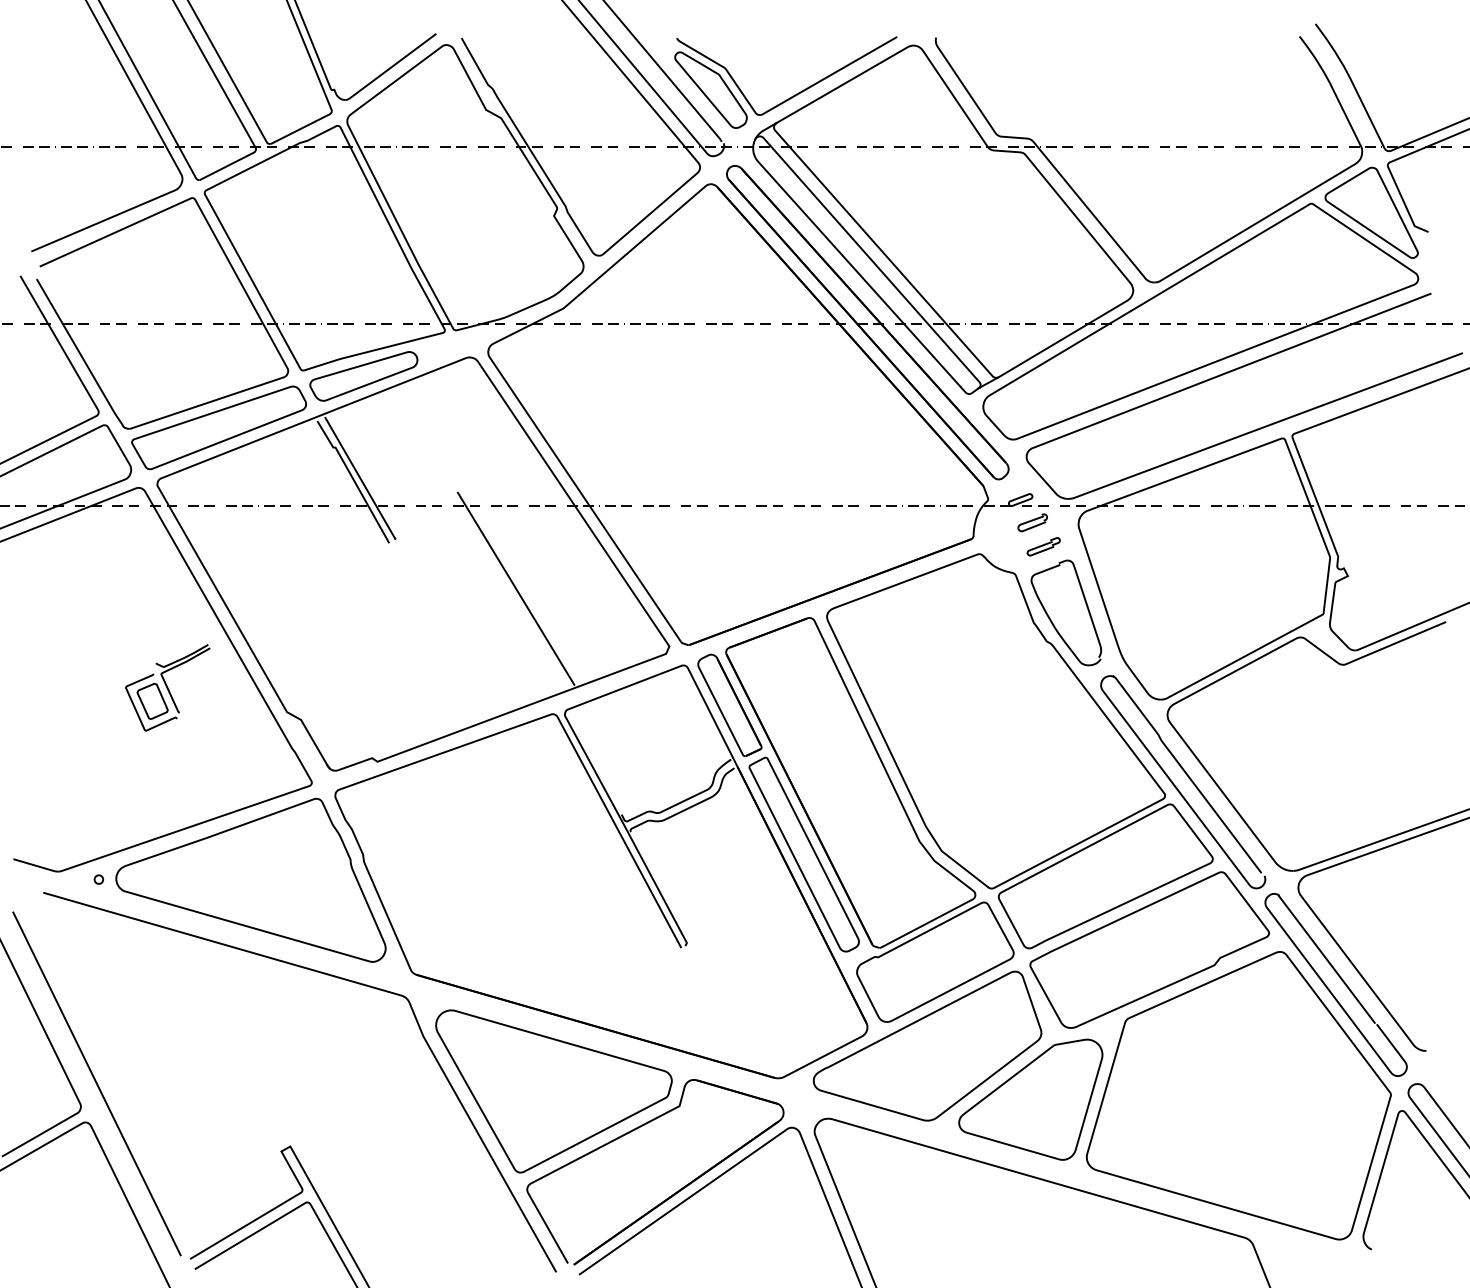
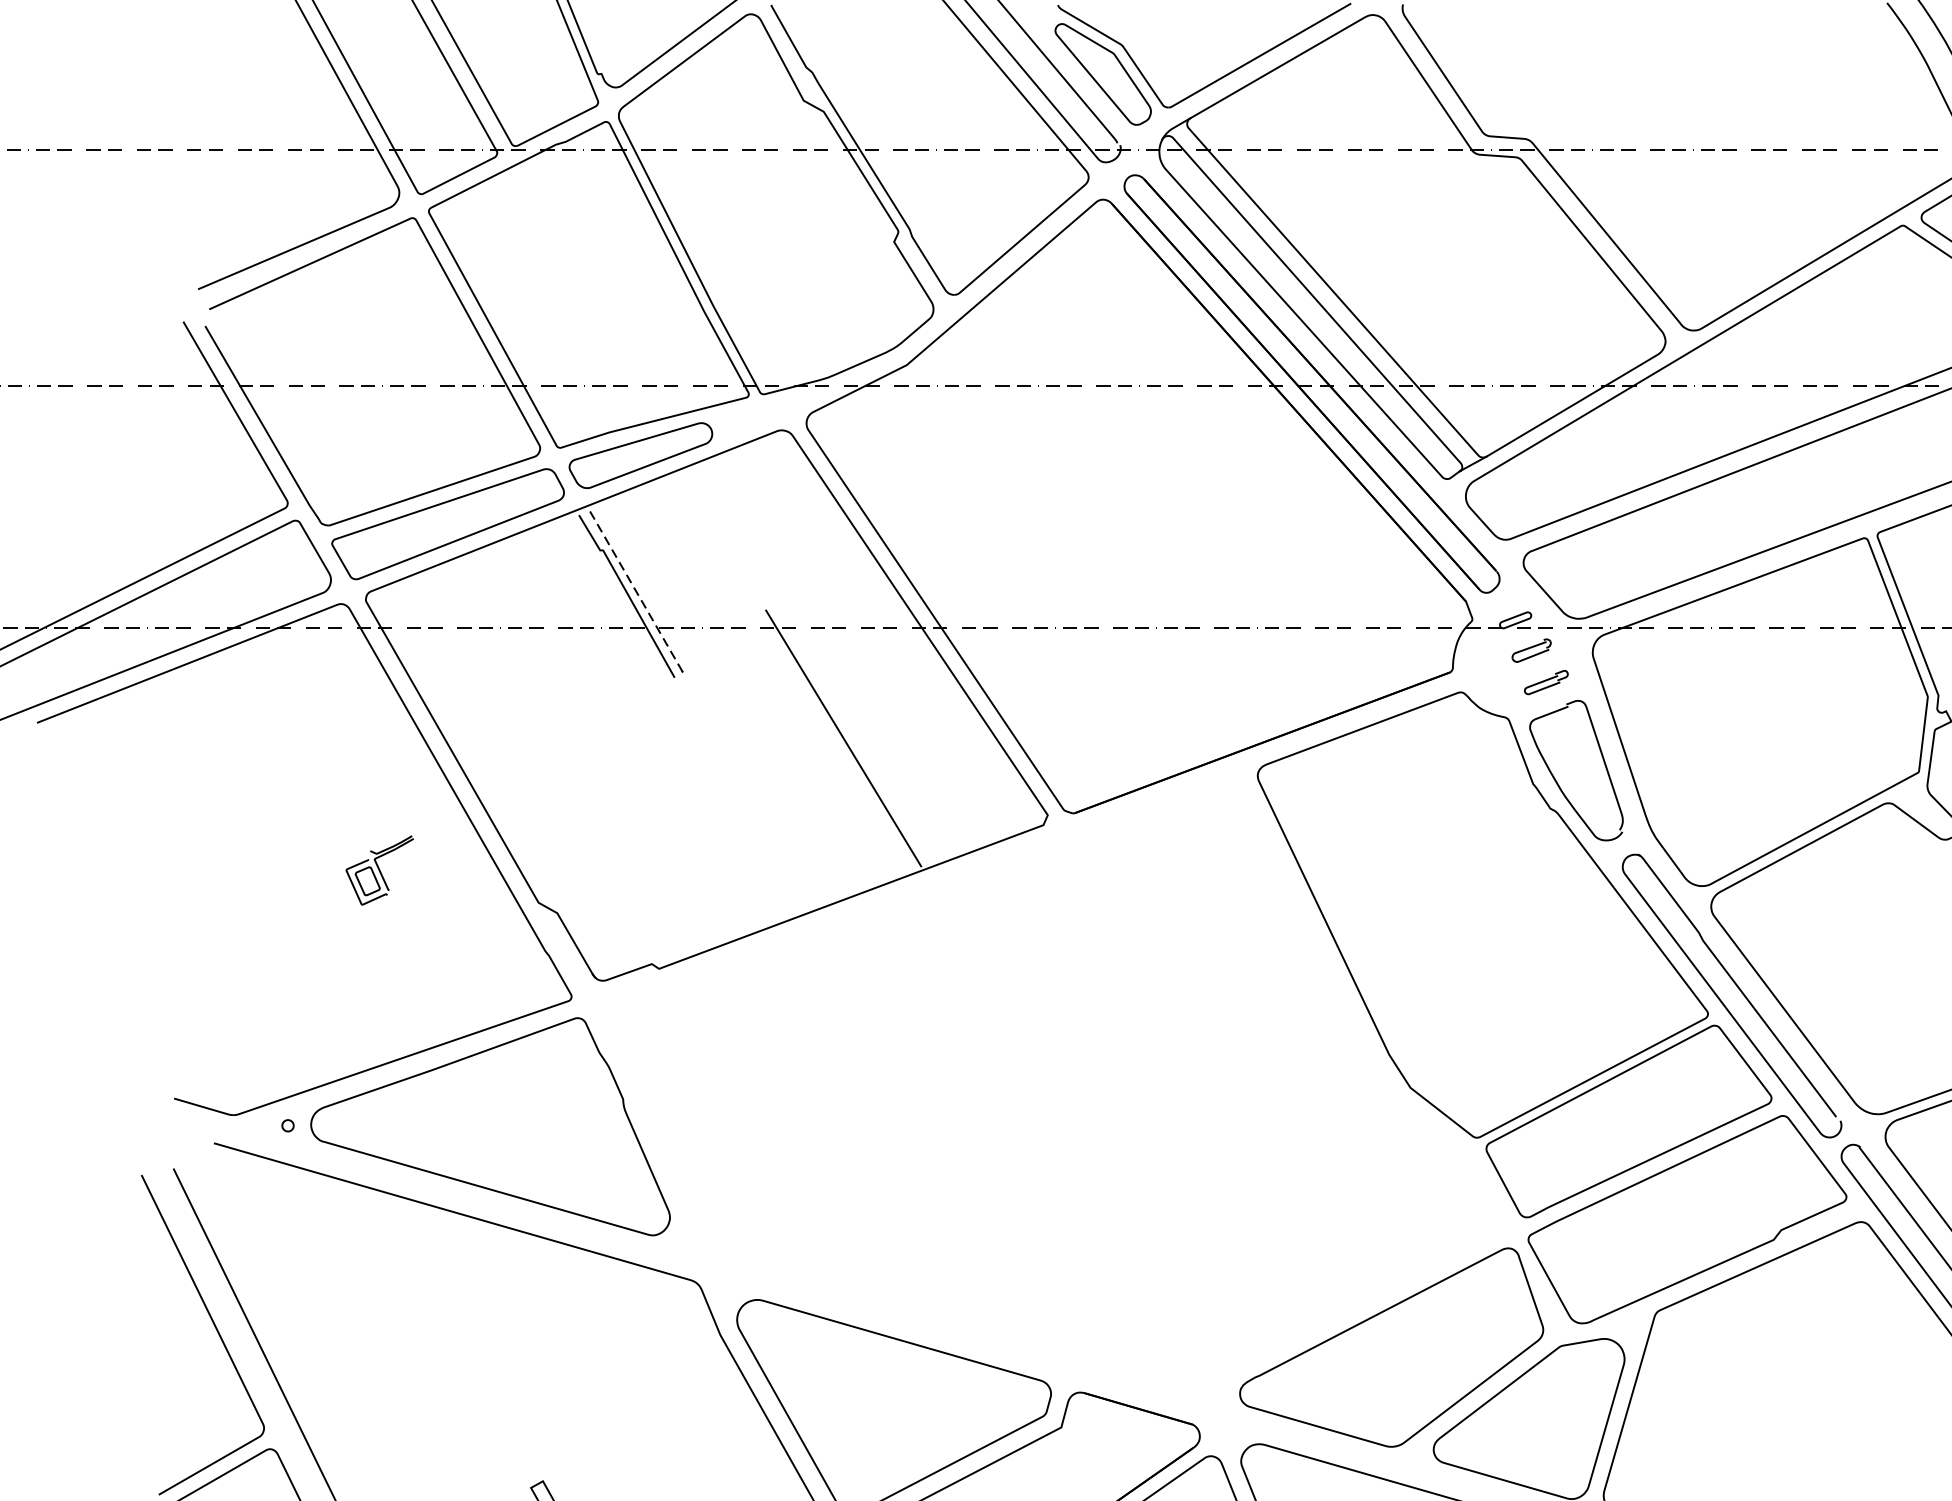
line: (360, 478) -> (636, 591), solid -> dashed
part: (167, 687) -> (379, 869), size x0.6
part: (663, 821) -> (1039, 1048), removed

